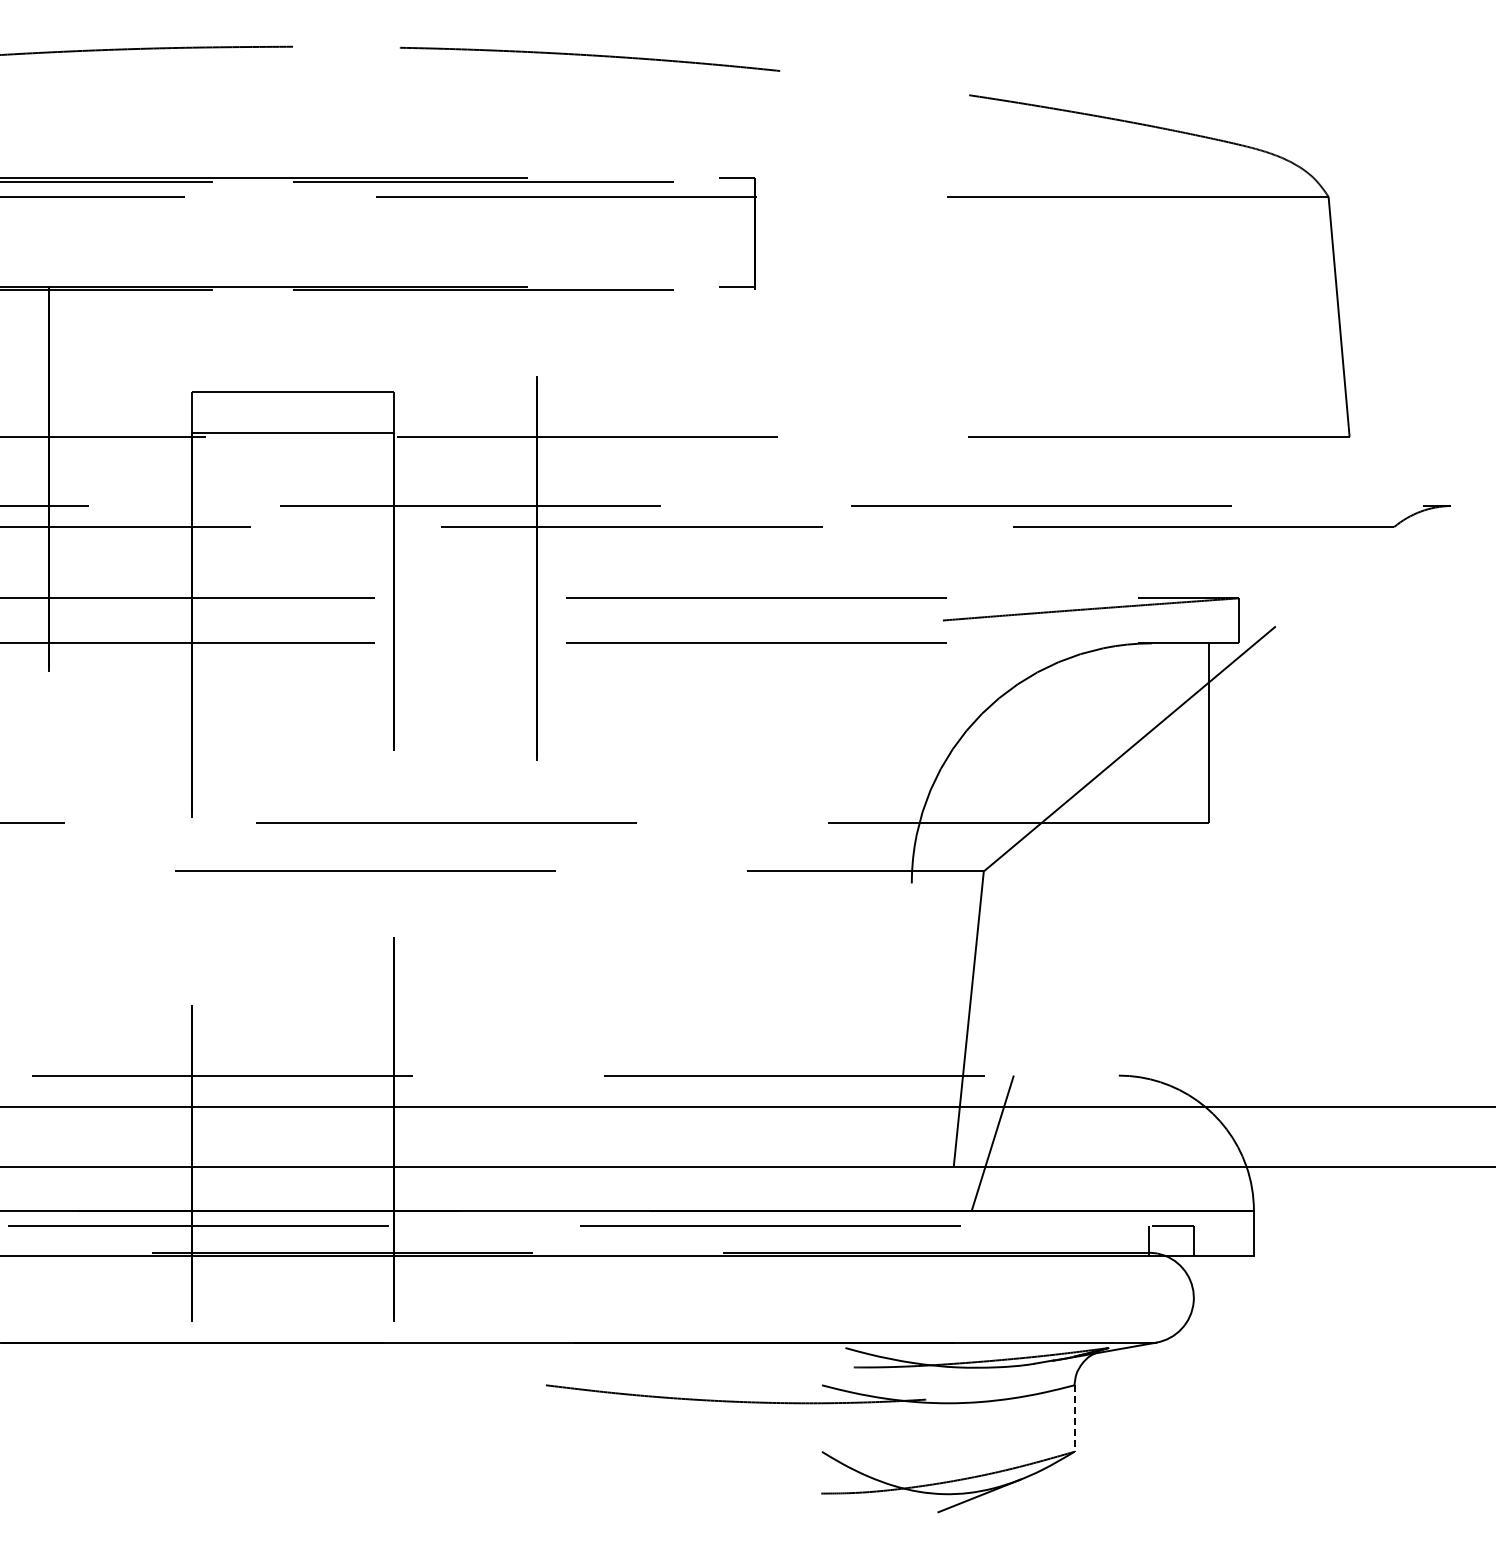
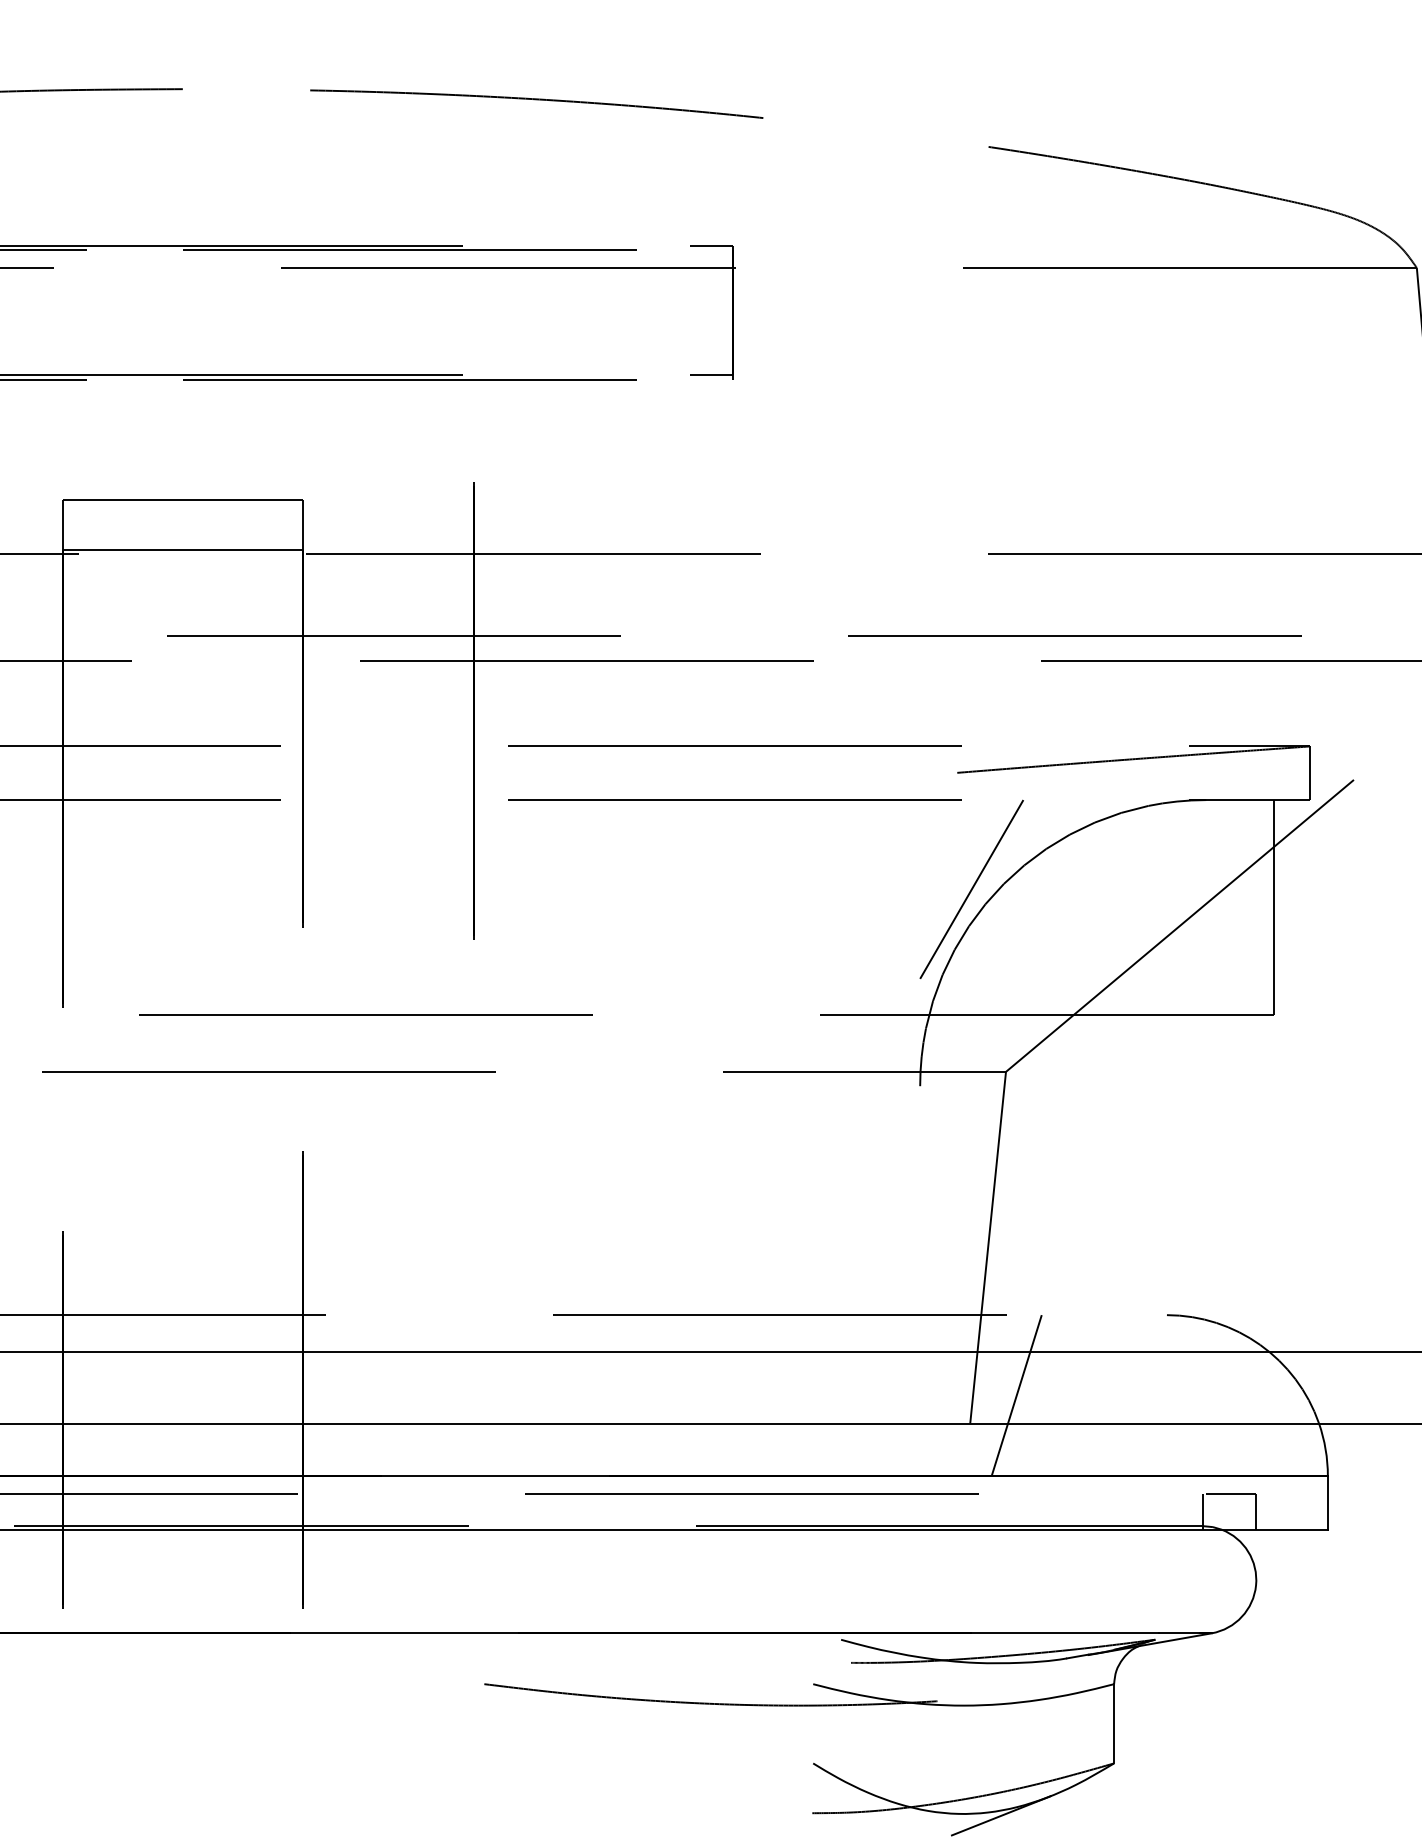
line: (954, 718) -> (971, 889), added
line: (1074, 1419) -> (1114, 1724), dashed -> solid

